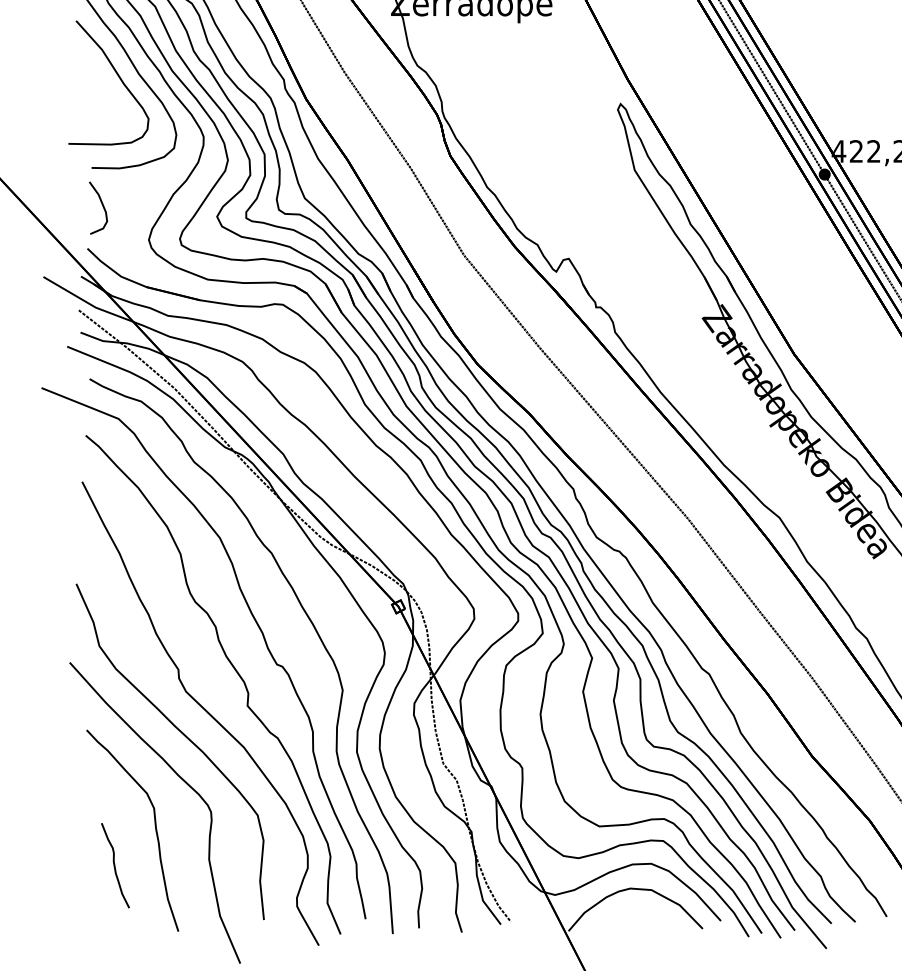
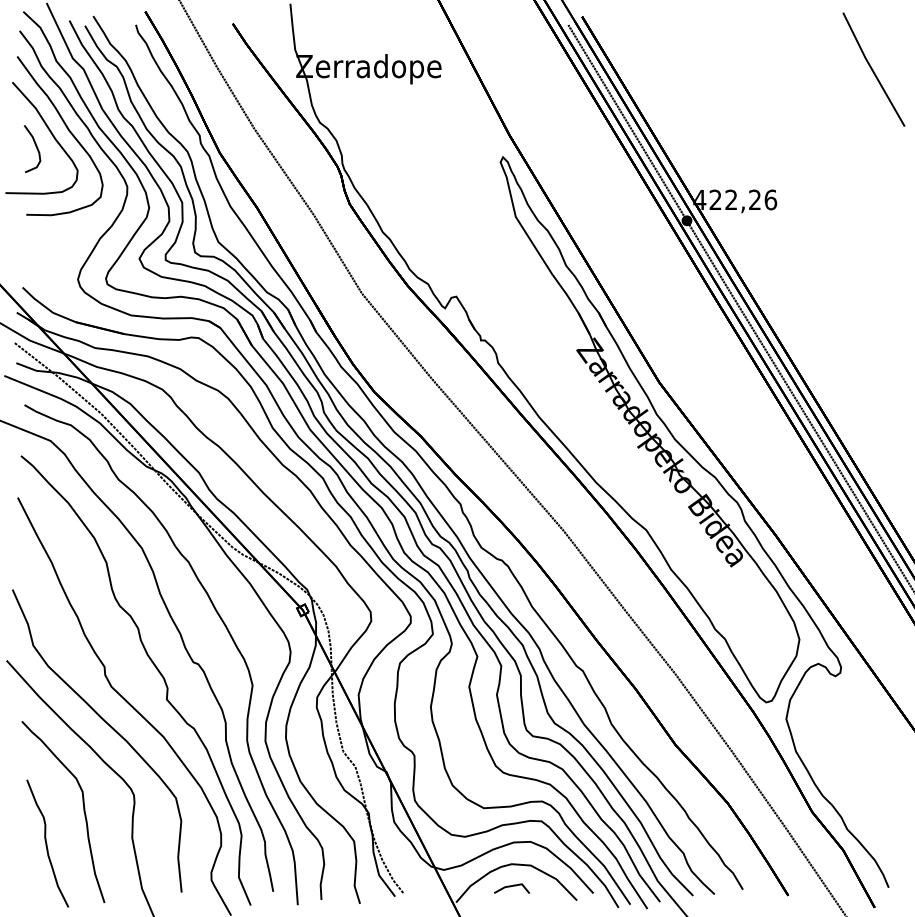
curve: (102, 208) -> (36, 149), moved
part: (115, 865) -> (47, 843), size x1.67
line: (628, 914) -> (510, 887), added

